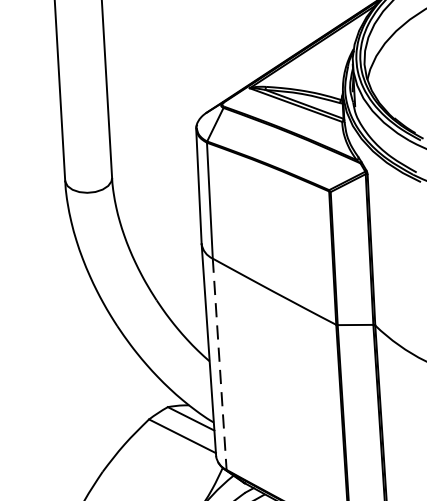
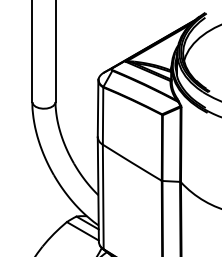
line: (220, 365) -> (103, 197), dashed -> solid

